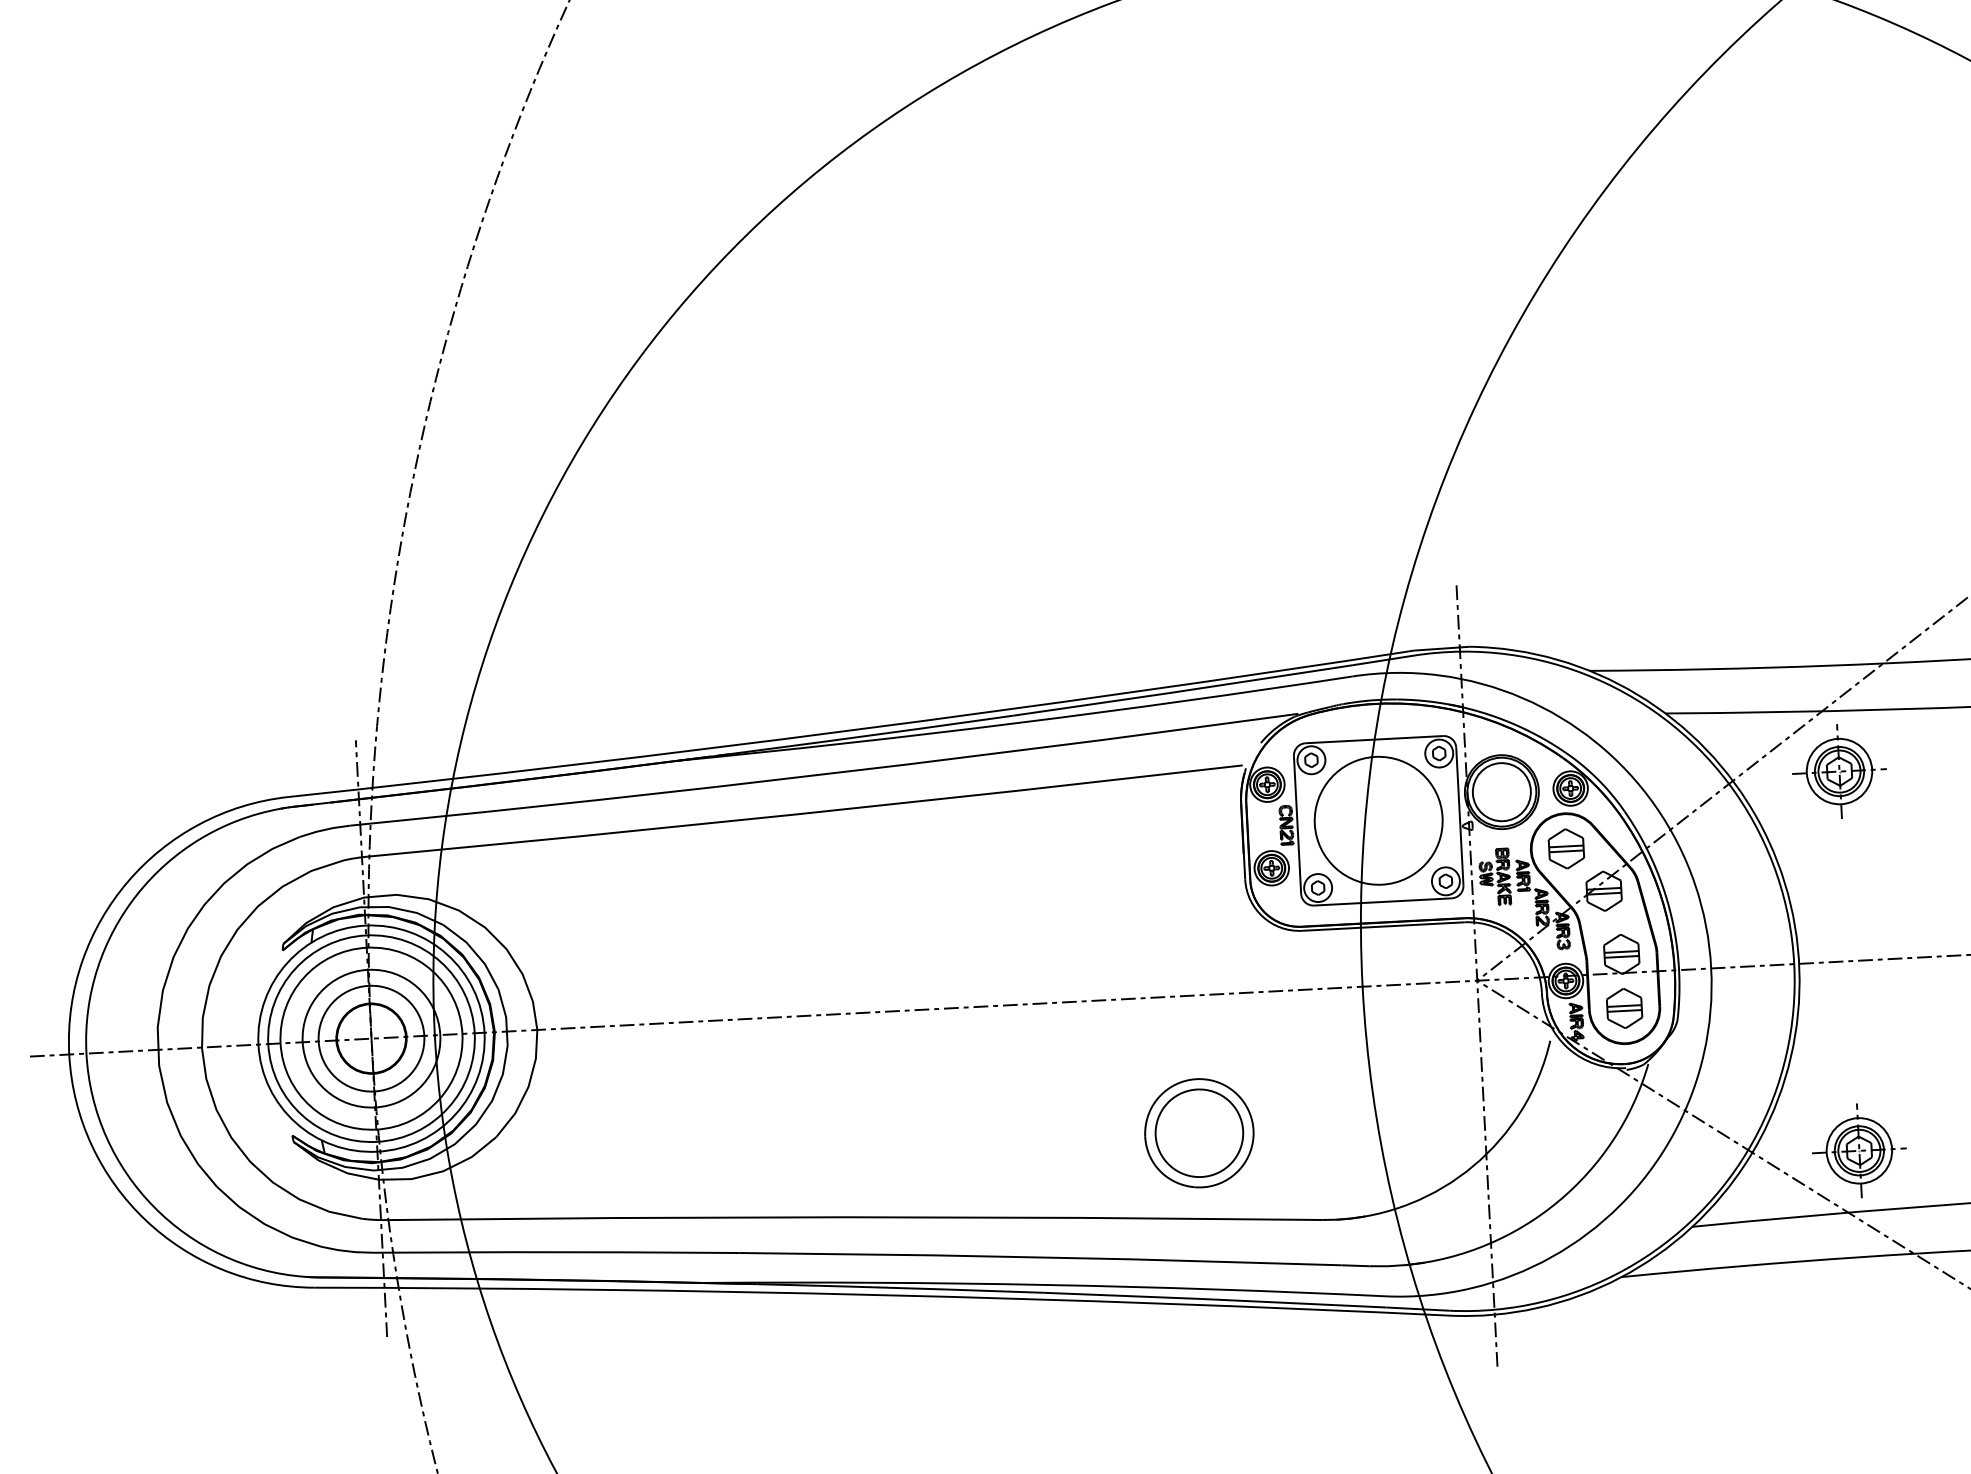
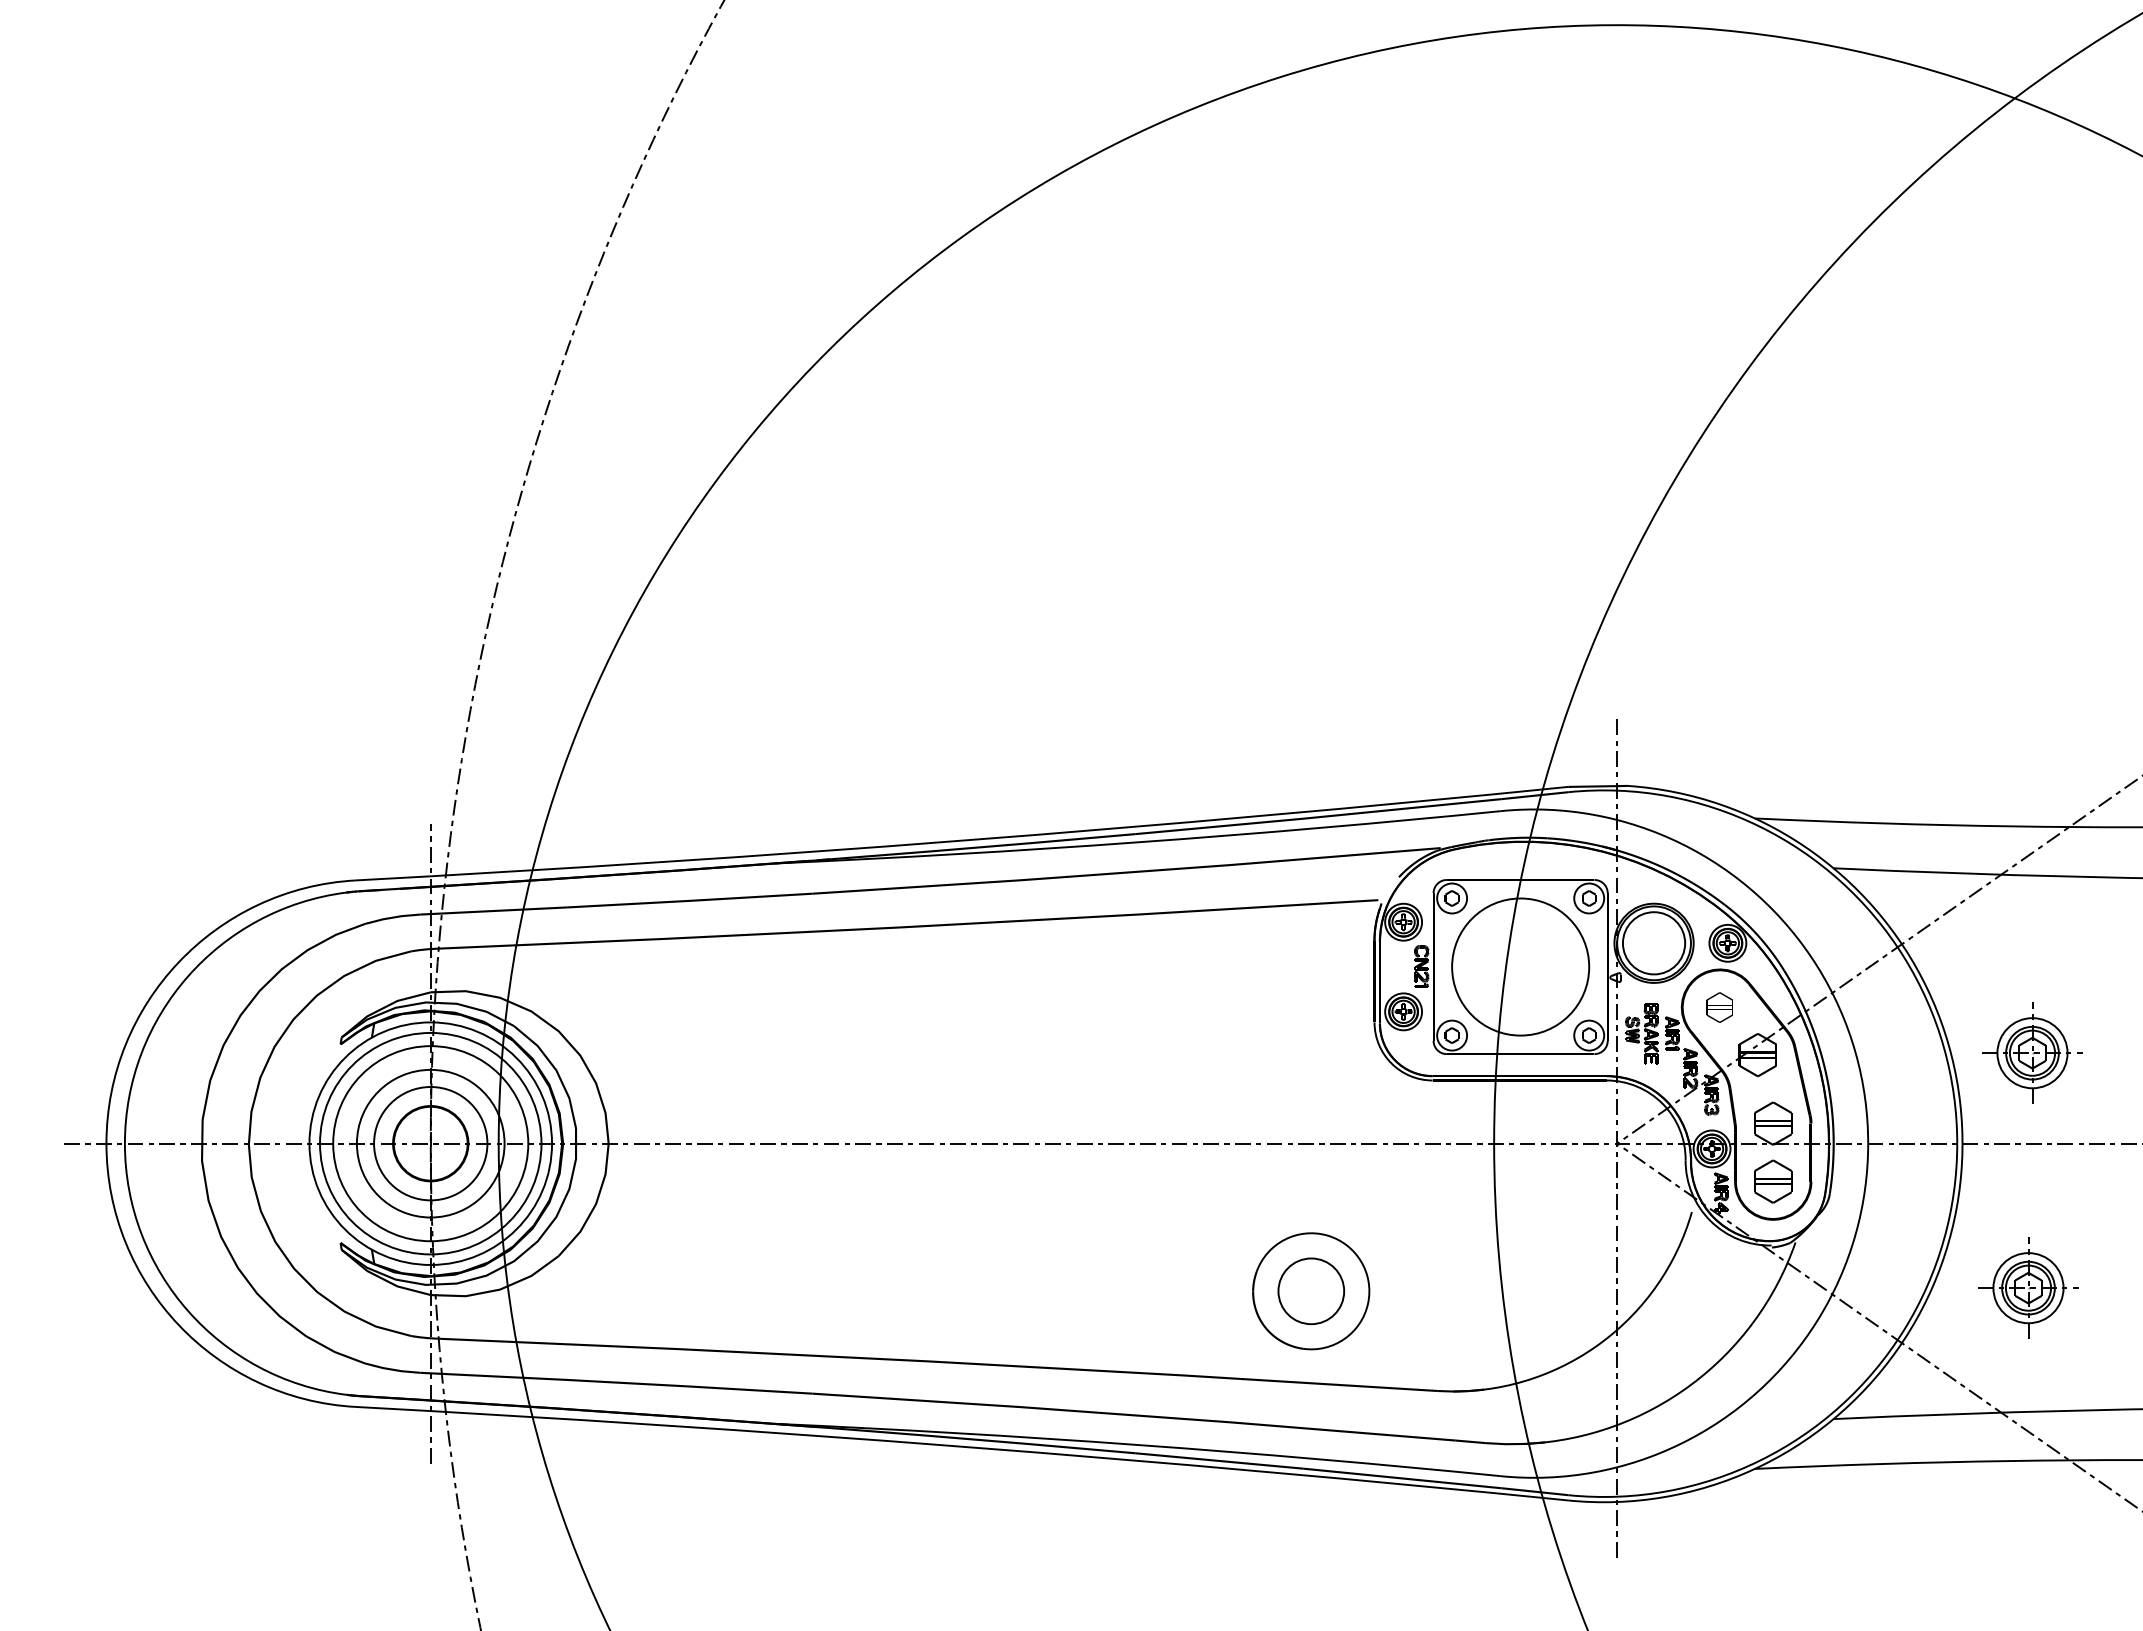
part: (1839, 770) -> (2032, 1052), moved
part: (1565, 848) -> (1719, 1007), size x0.7
circle: (1199, 1133) -> (1311, 1291), size x0.7
part: (1859, 1150) -> (2028, 1287), moved

